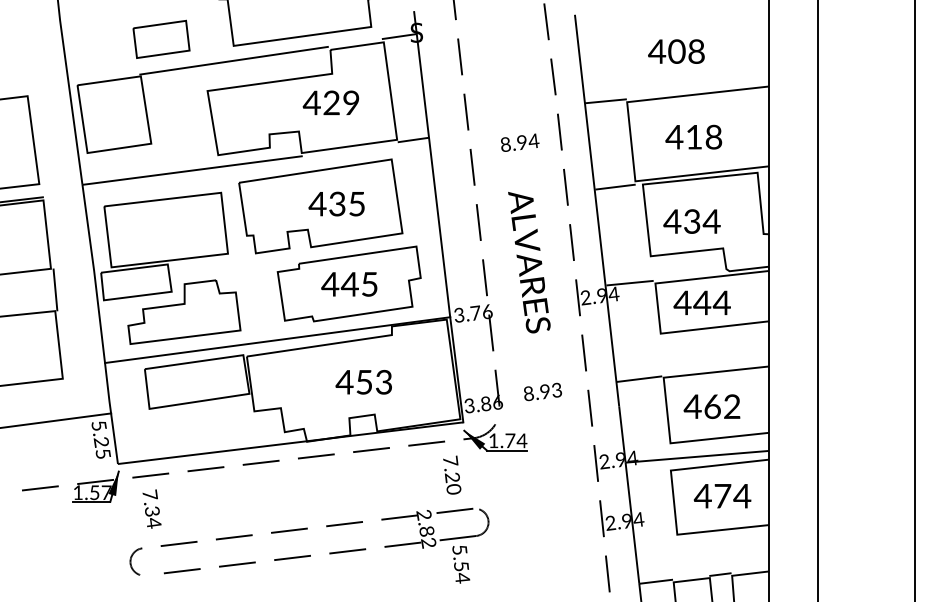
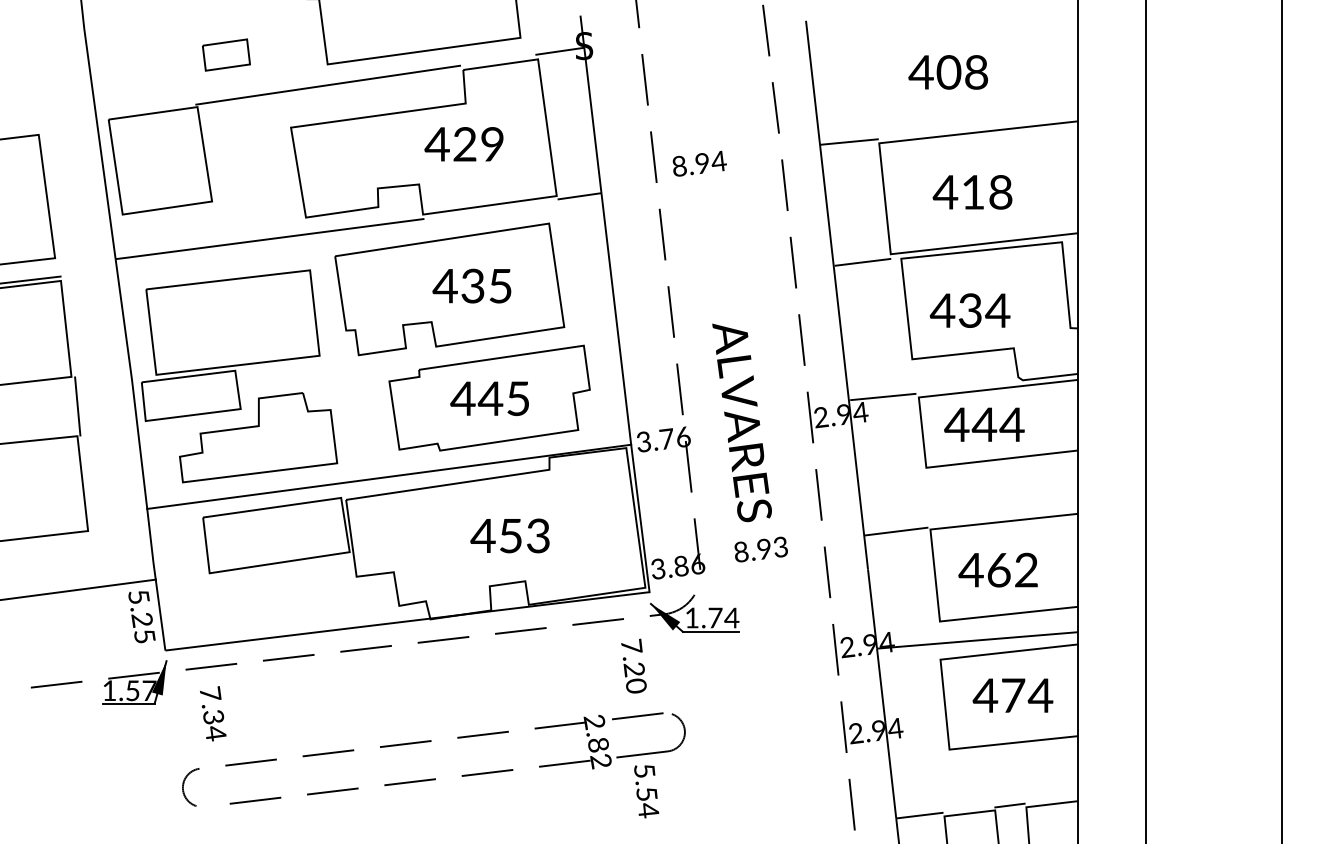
part: (161, 38) -> (226, 54), size x0.6
text: (520, 142) -> (700, 163), moved
text: (529, 262) -> (742, 422), moved

